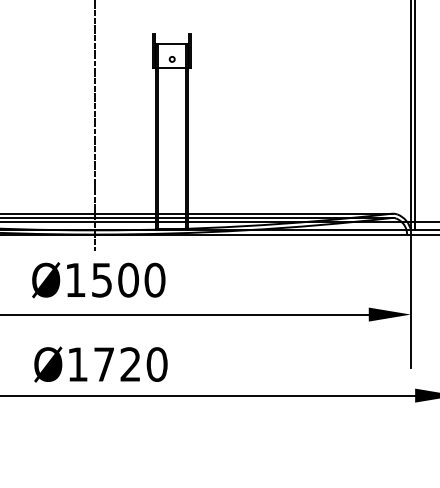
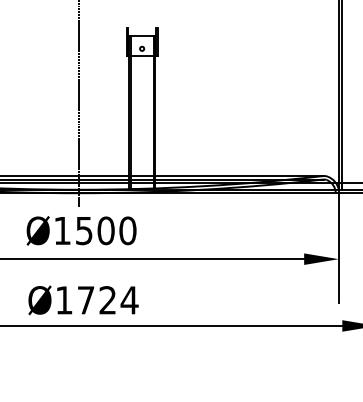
text: (157, 364) -> (129, 300), Ø1720 -> Ø1724

